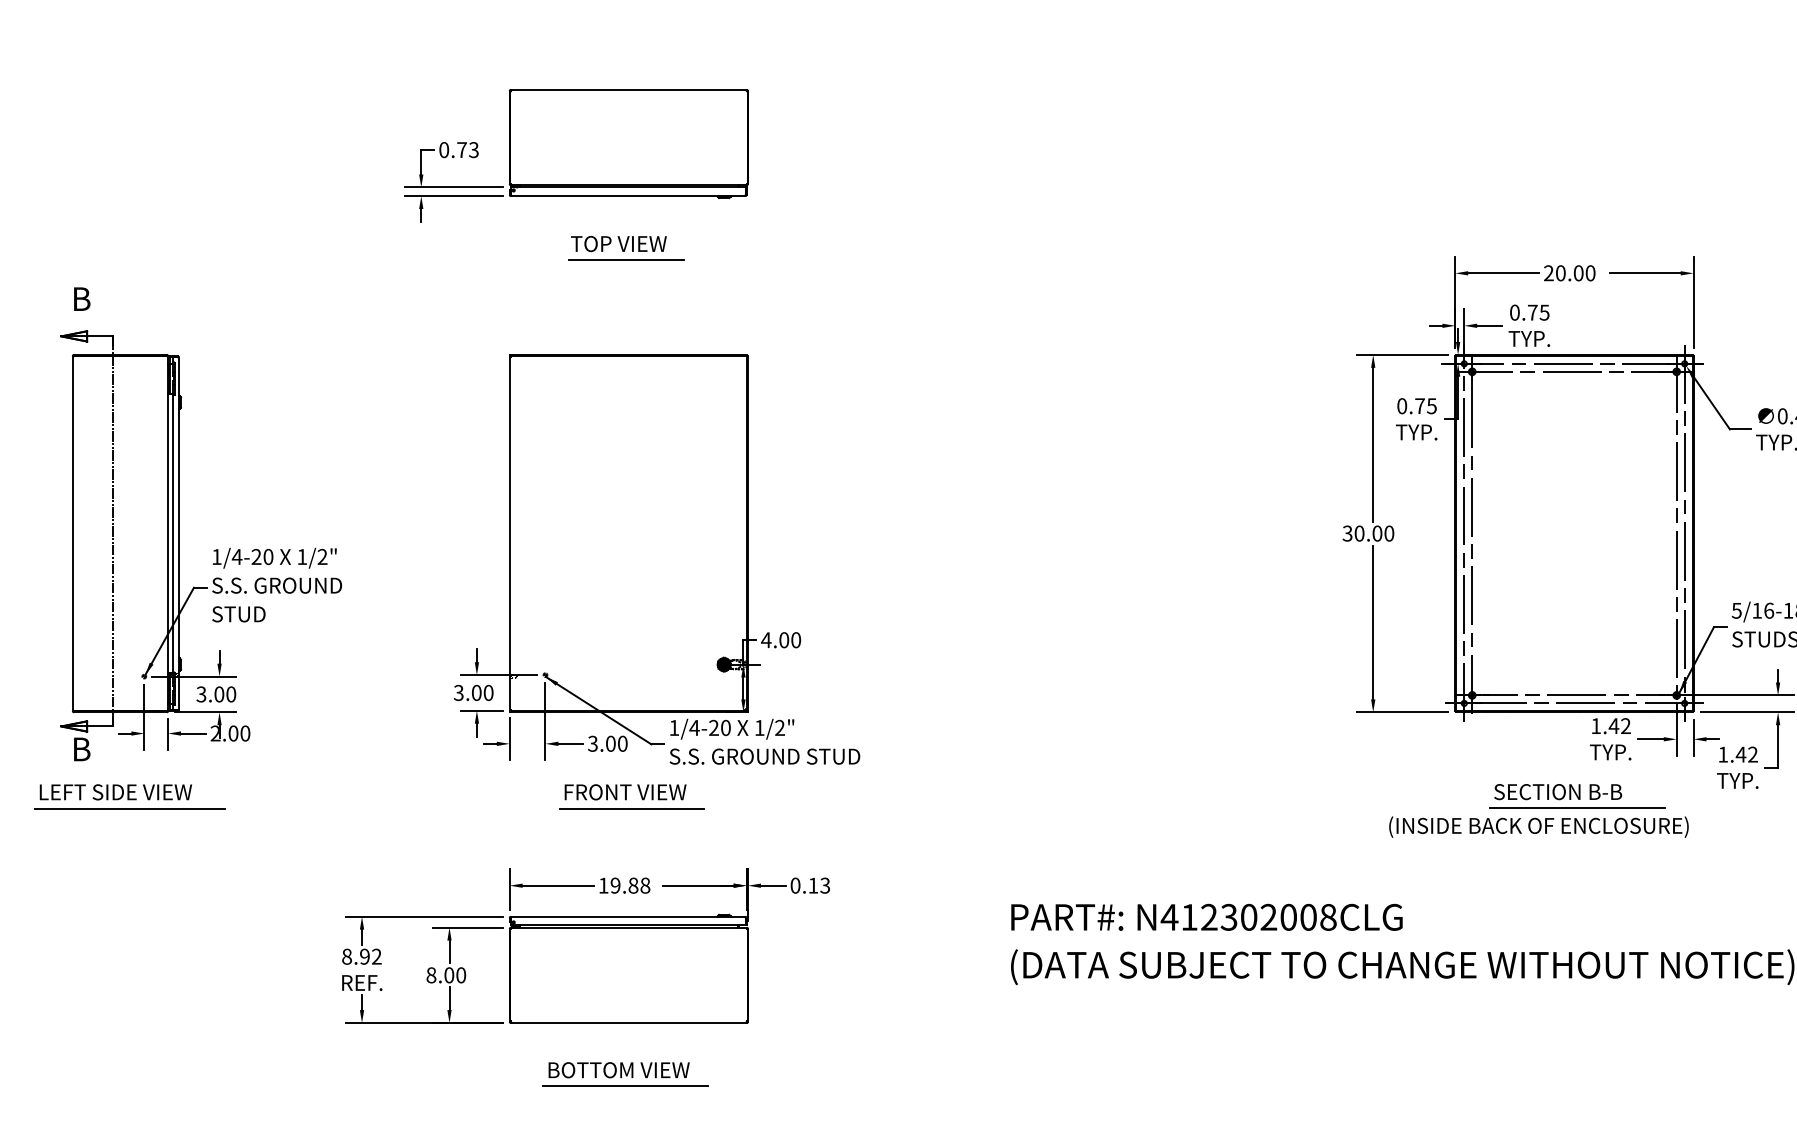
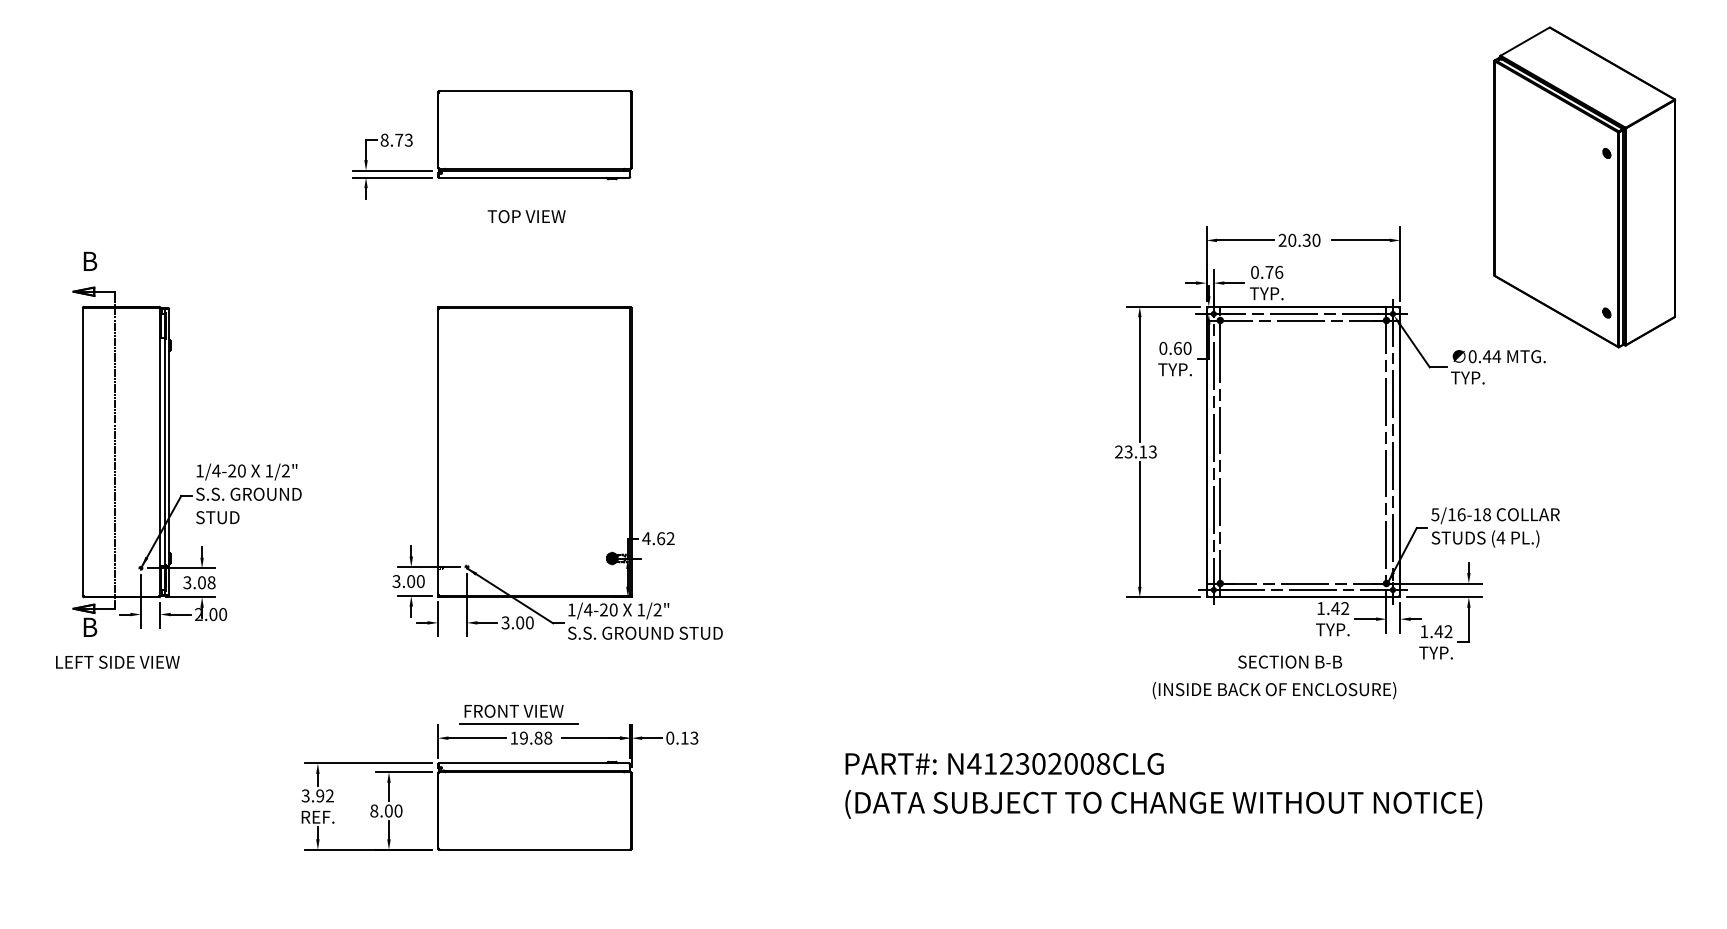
text: (443, 150) -> (384, 140), 0.73 -> 8.73
line: (626, 259) -> (532, 229), removed
text: (1578, 273) -> (1306, 240), 20.00 -> 20.30
text: (1545, 311) -> (1279, 271), 0.75 -> 0.76
text: (1425, 405) -> (1182, 347), 0.75 -> 0.60
text: (1367, 532) -> (1135, 451), 30.00 -> 23.13
text: (789, 640) -> (665, 538), 4.00 -> 4.62
text: (231, 694) -> (211, 582), 3.00 -> 3.08
part: (630, 796) -> (518, 714), moved
line: (129, 808) -> (128, 675), removed
line: (1577, 808) -> (1305, 675), removed
text: (346, 956) -> (305, 795), 8.92 -> 3.92
part: (624, 1074) -> (531, 891), removed

